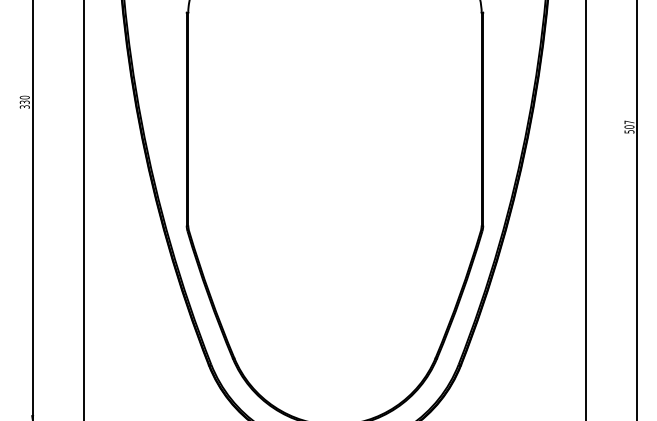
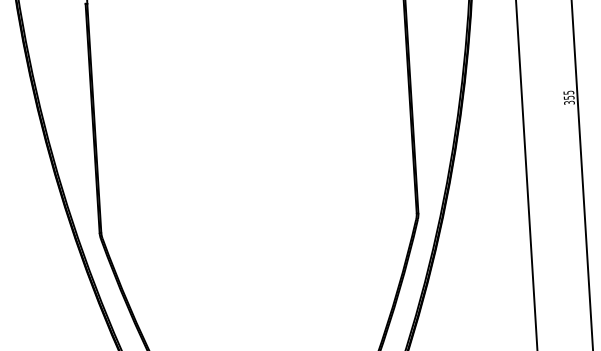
text: (629, 126) -> (569, 97), 507 -> 355

